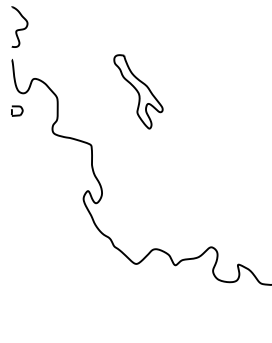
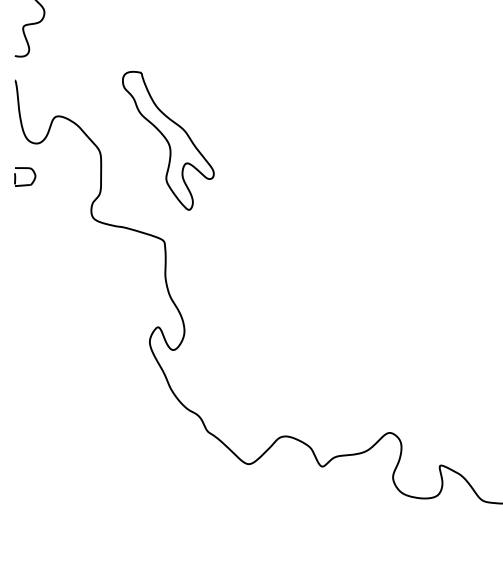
part: (138, 91) -> (168, 140), moved

